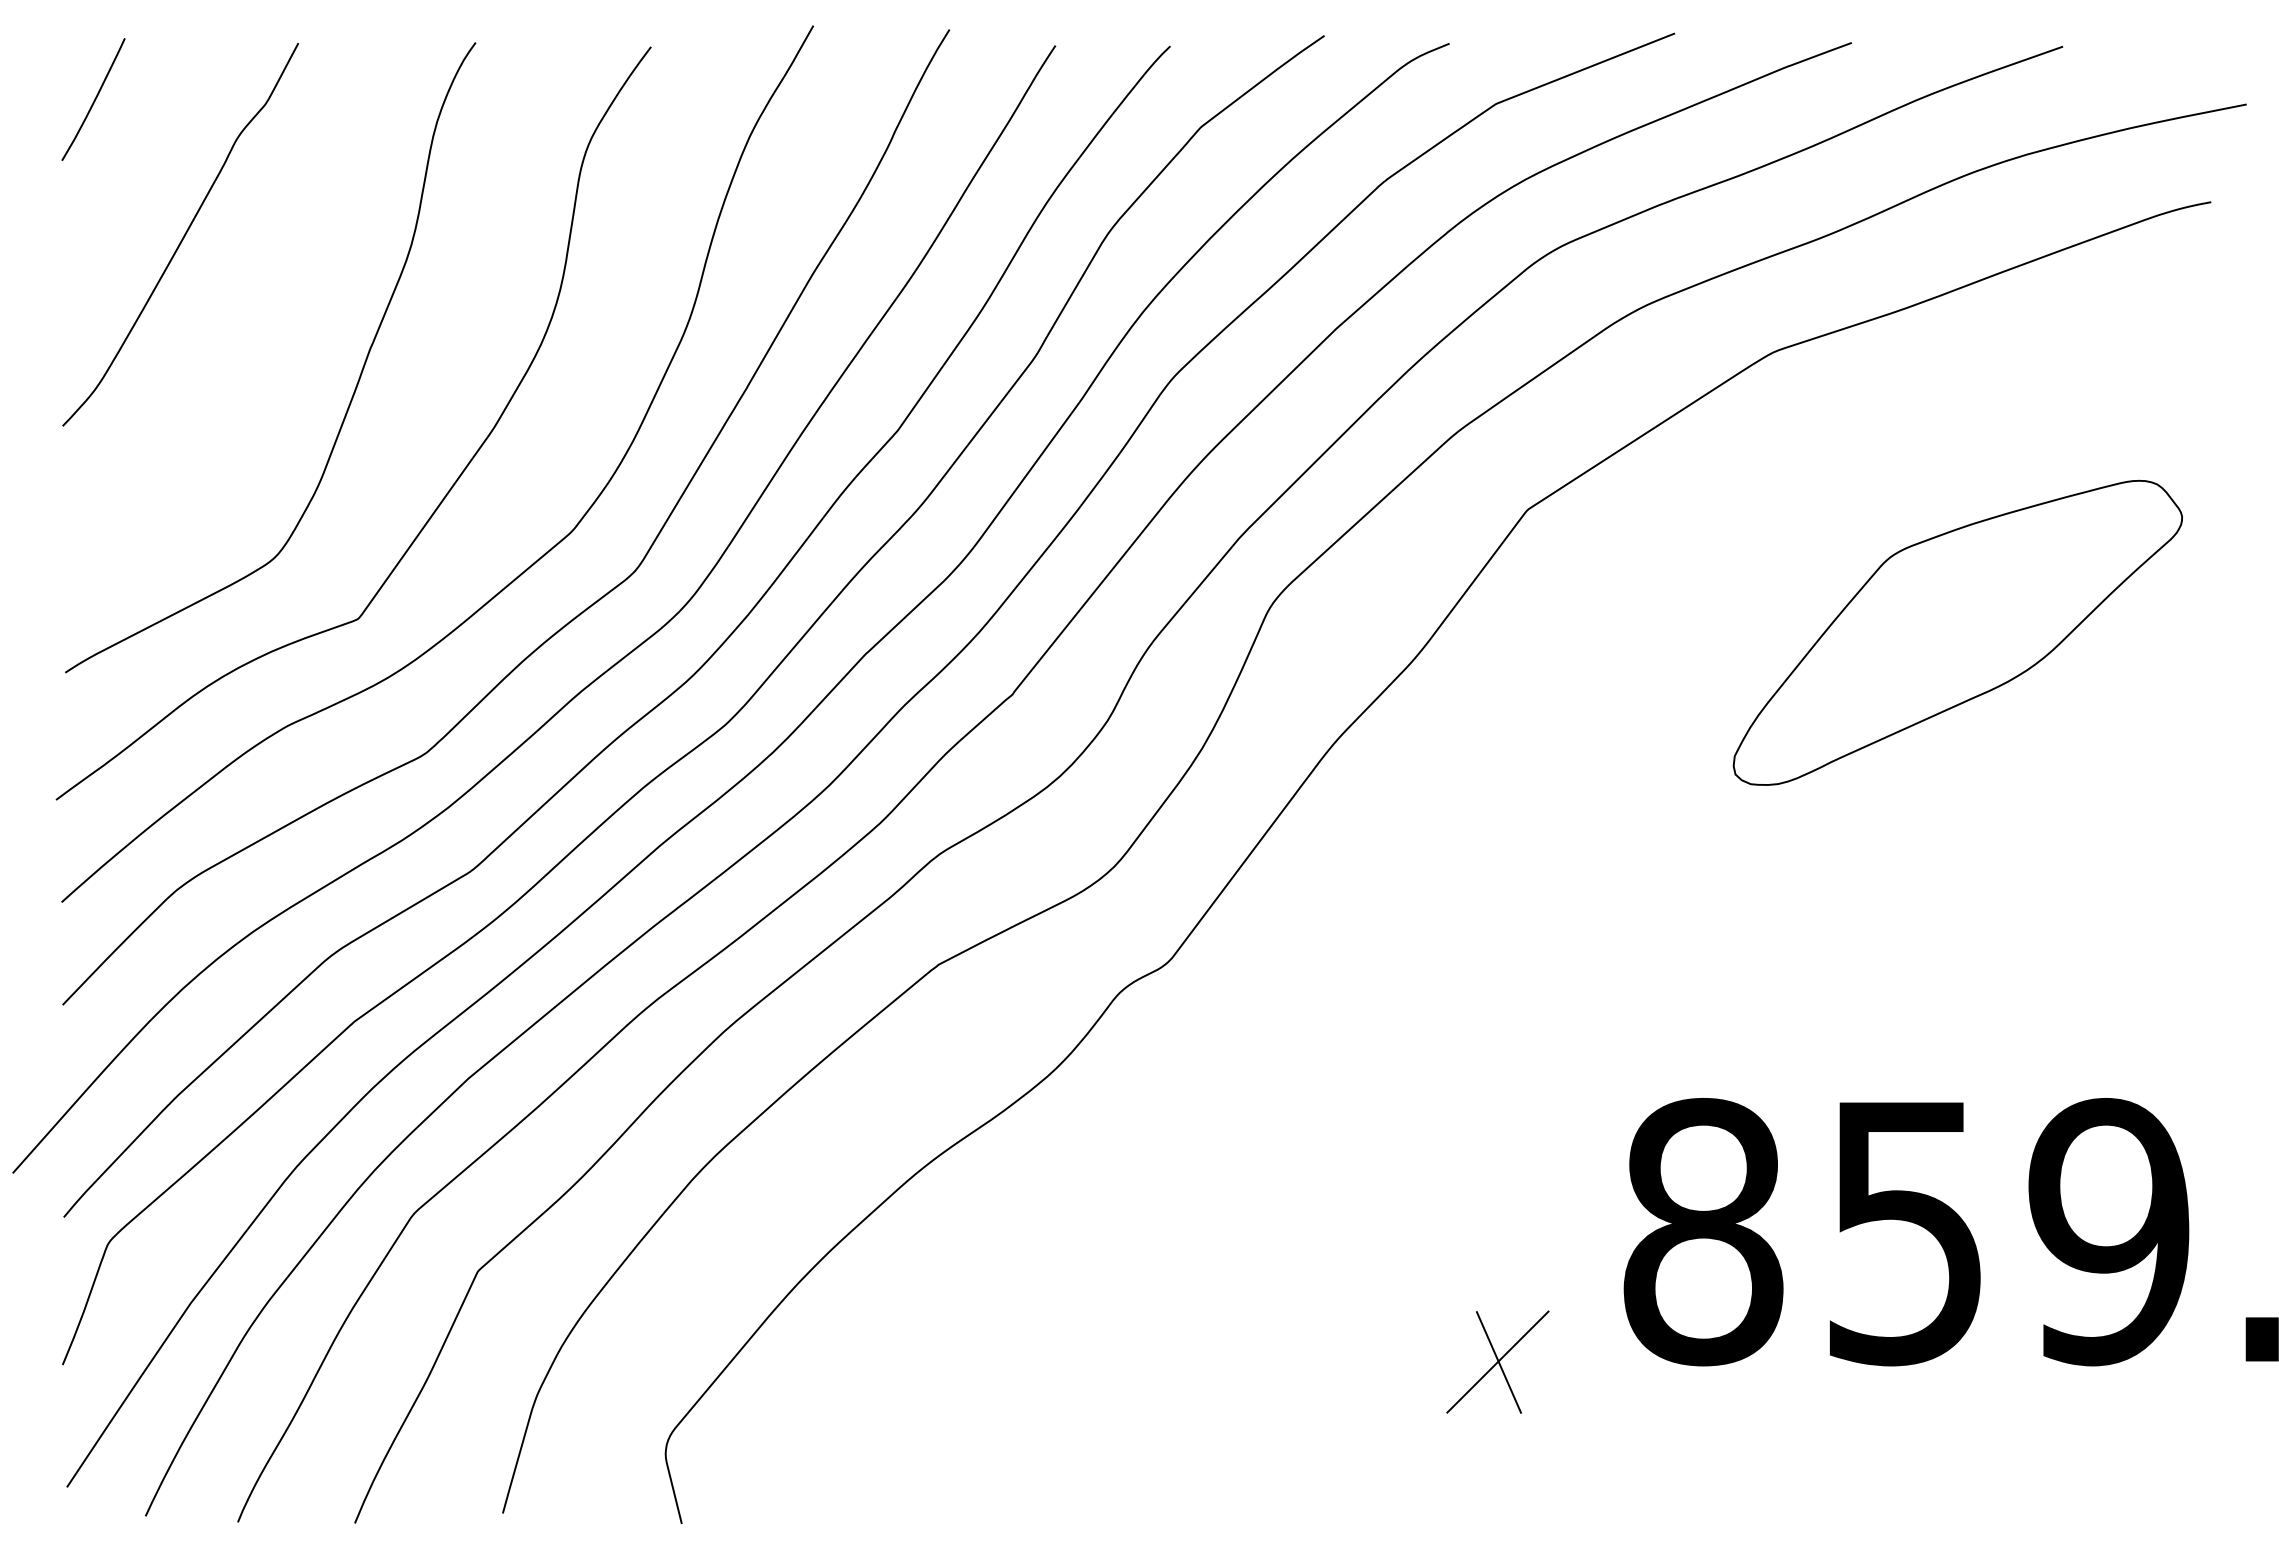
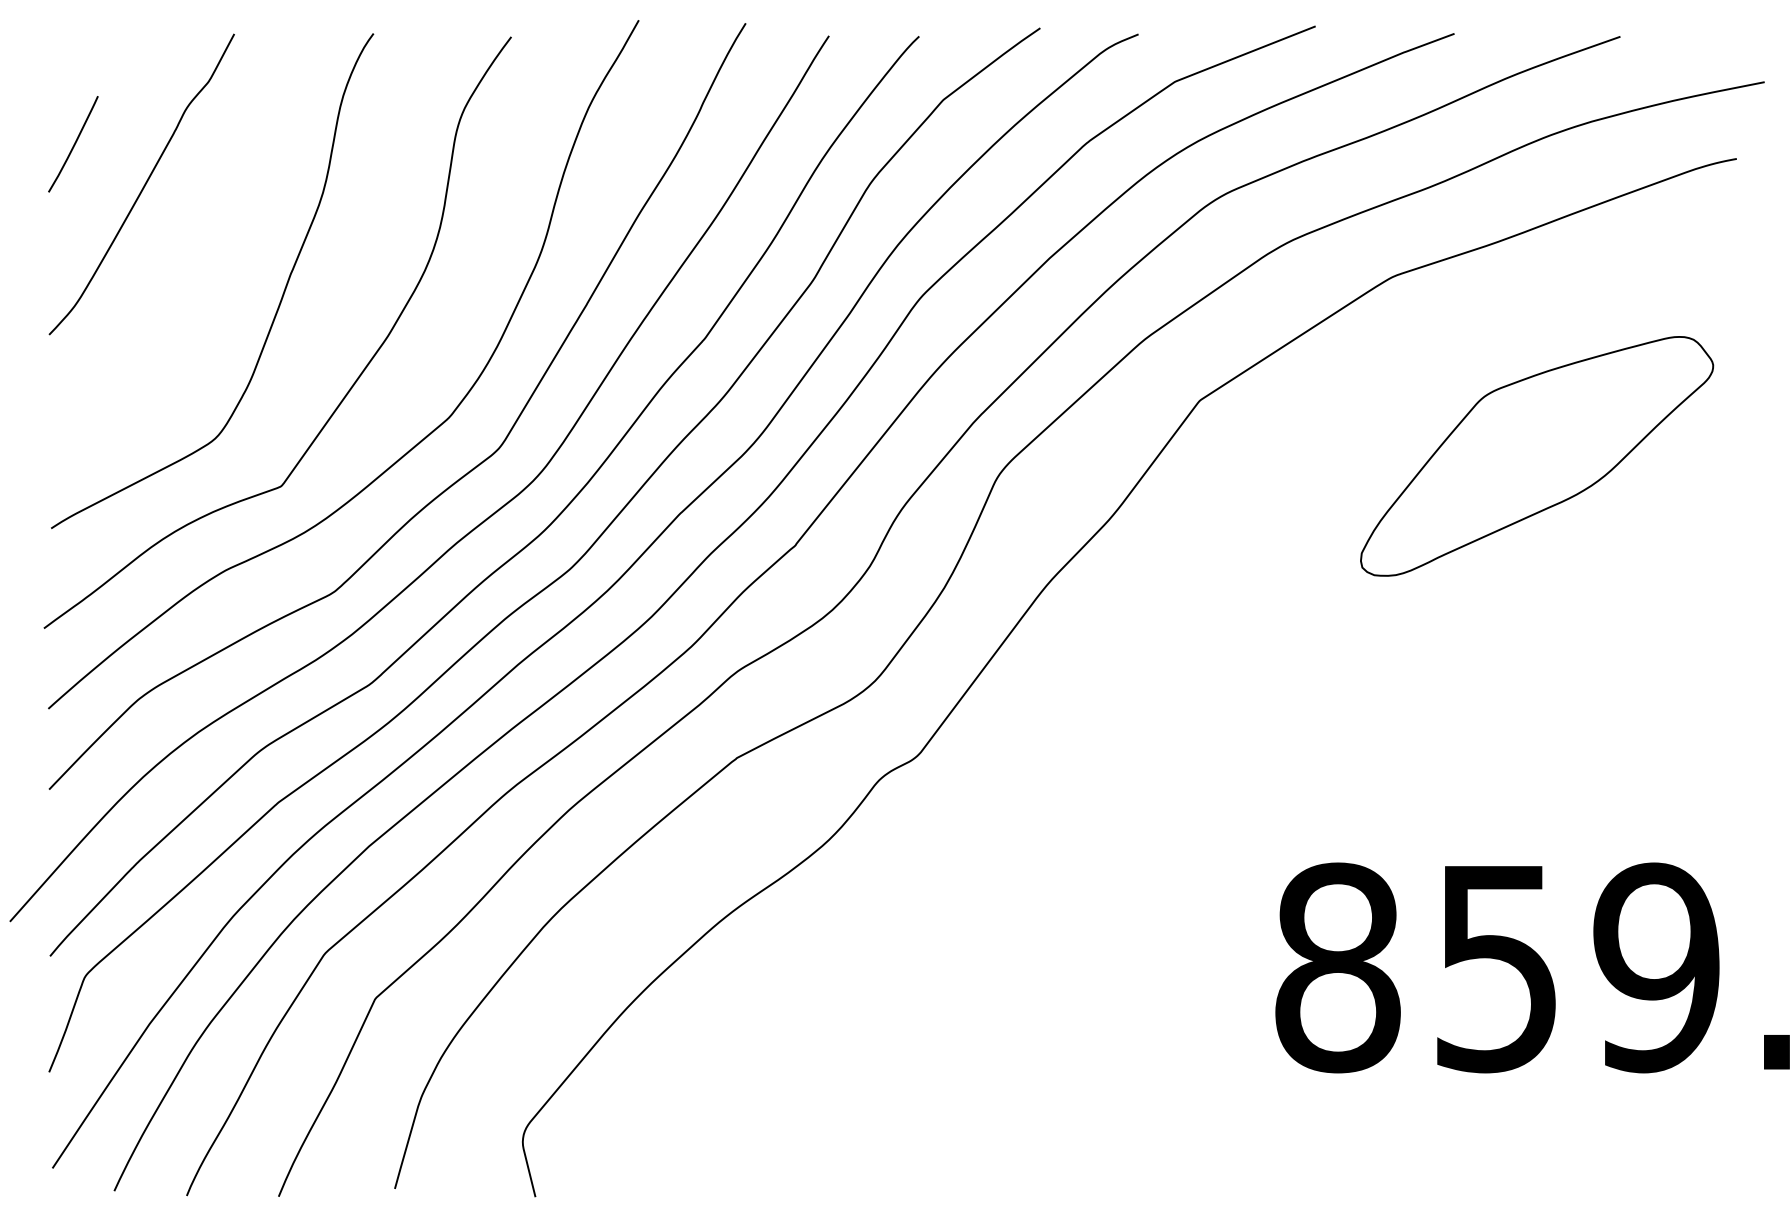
curve: (94, 99) -> (74, 144), moved
part: (1957, 632) -> (1536, 456), moved
part: (1497, 1361) -> (1176, 1069), removed

